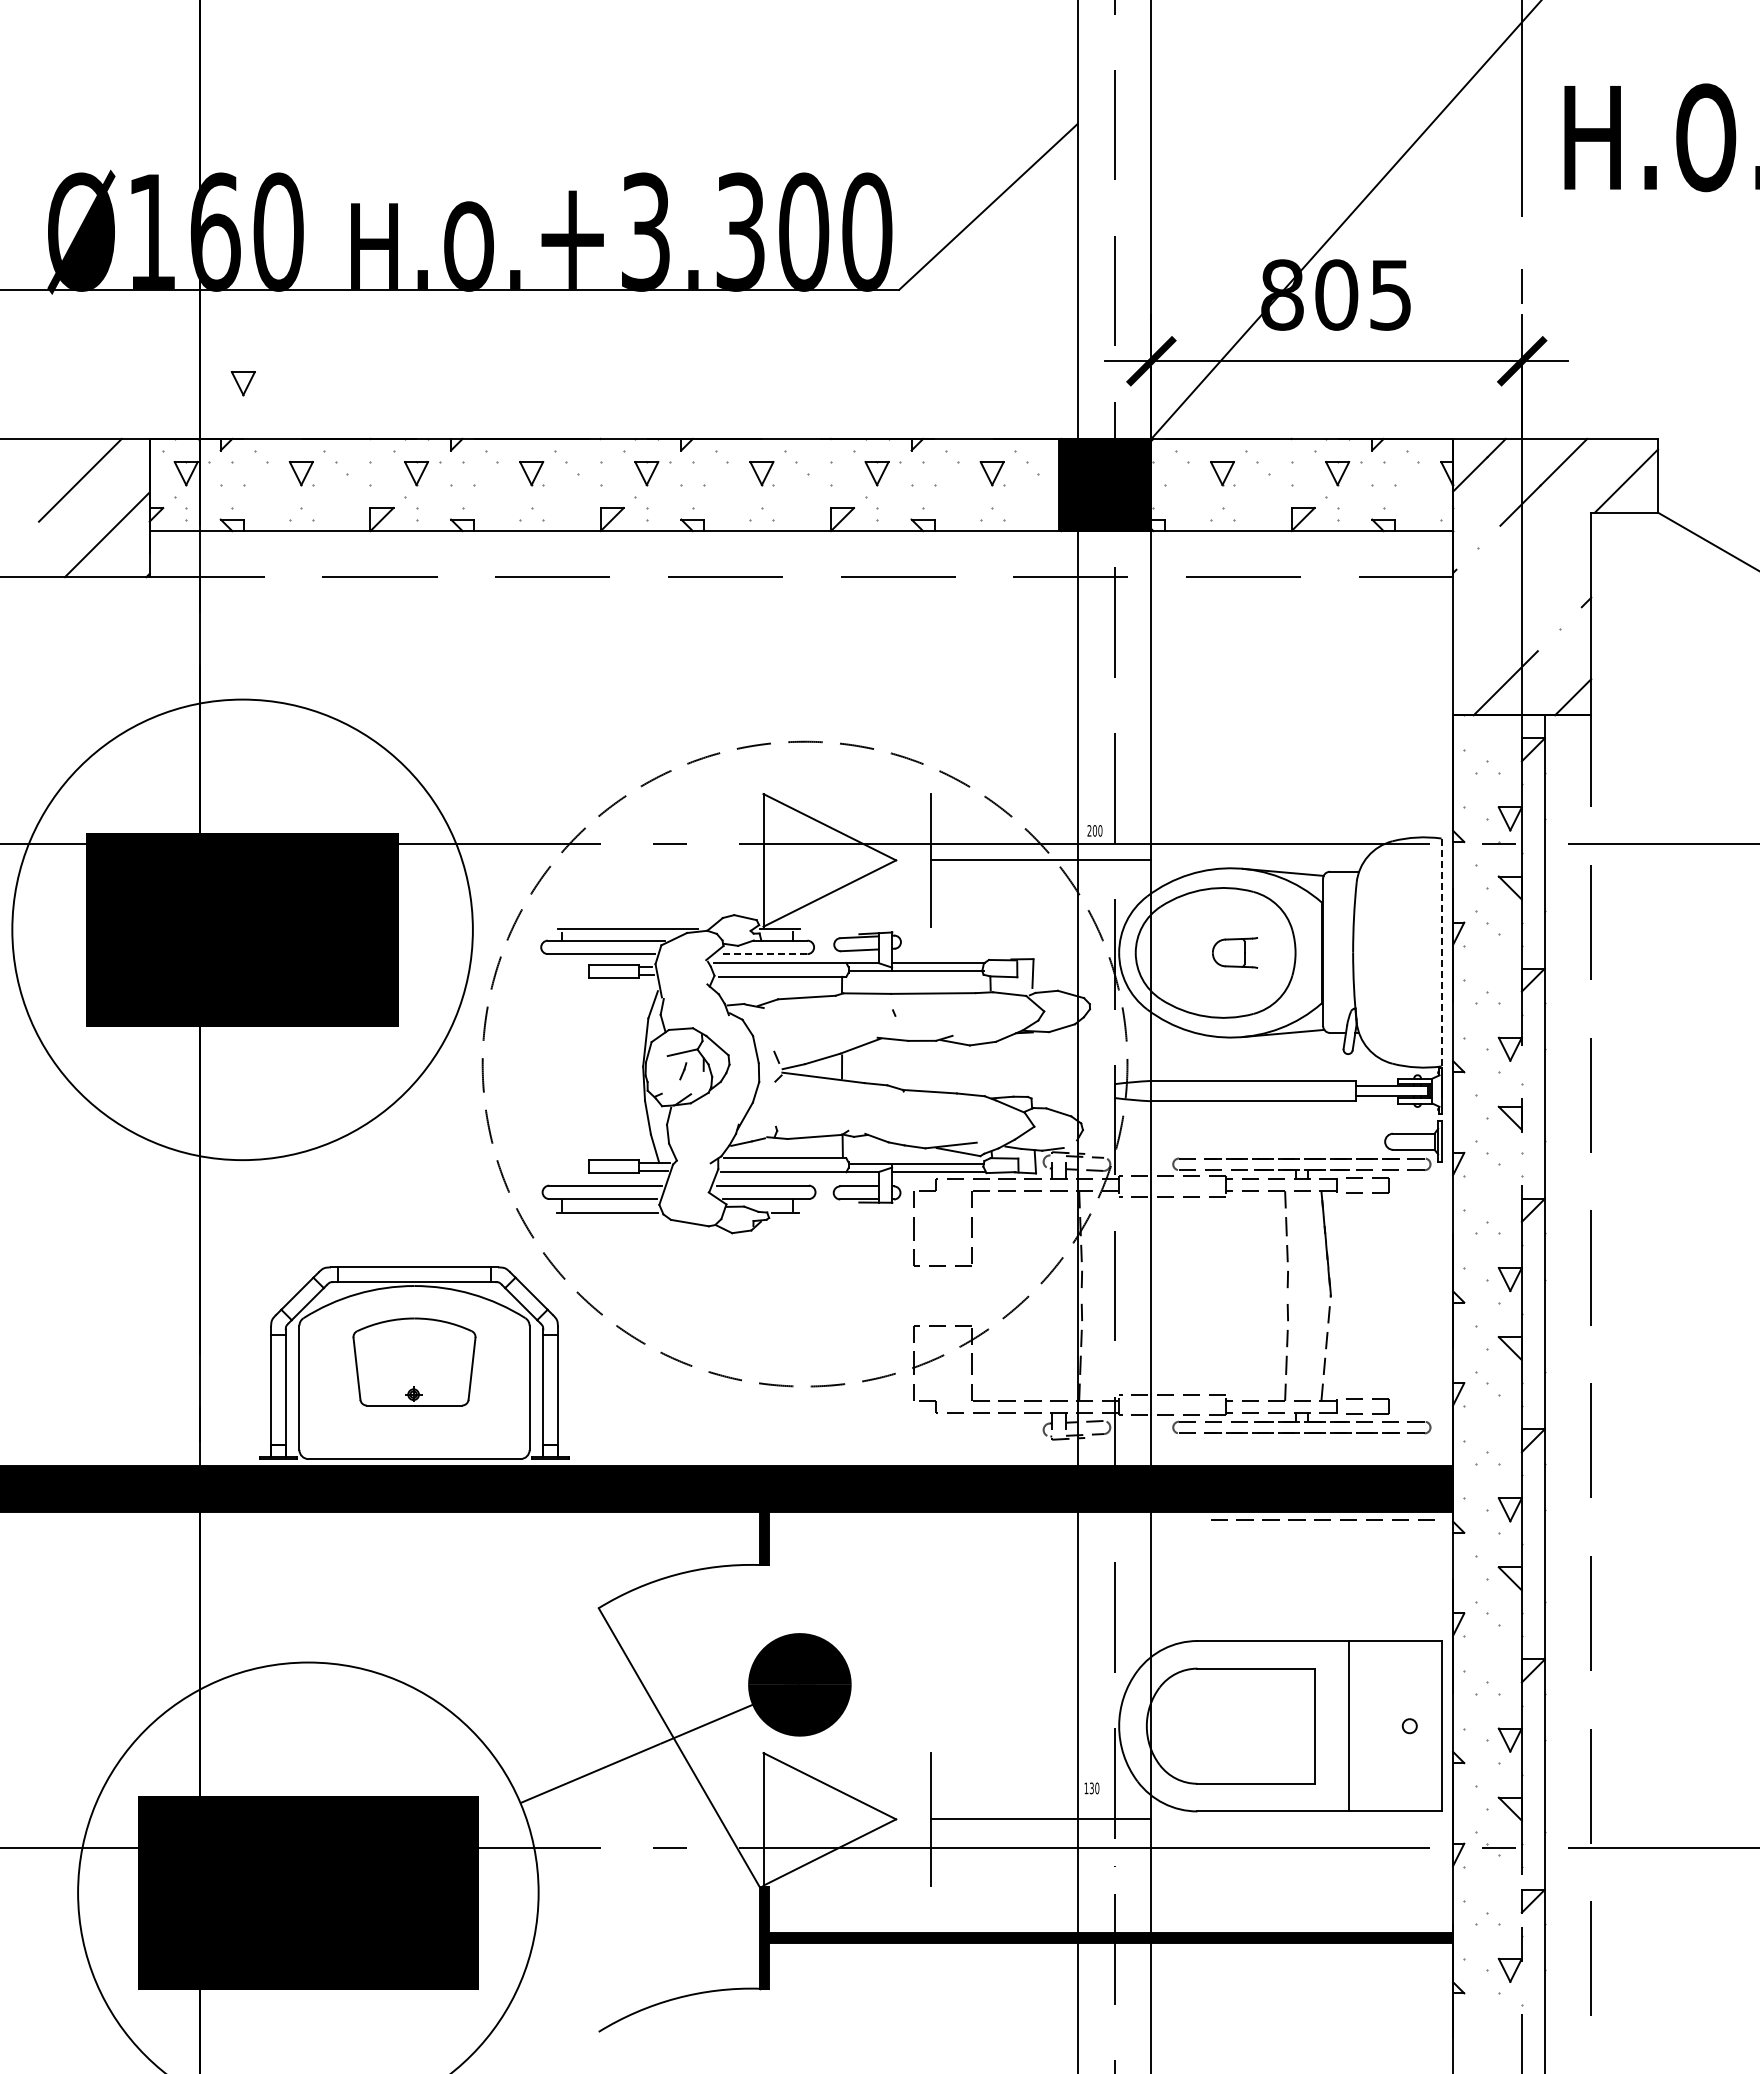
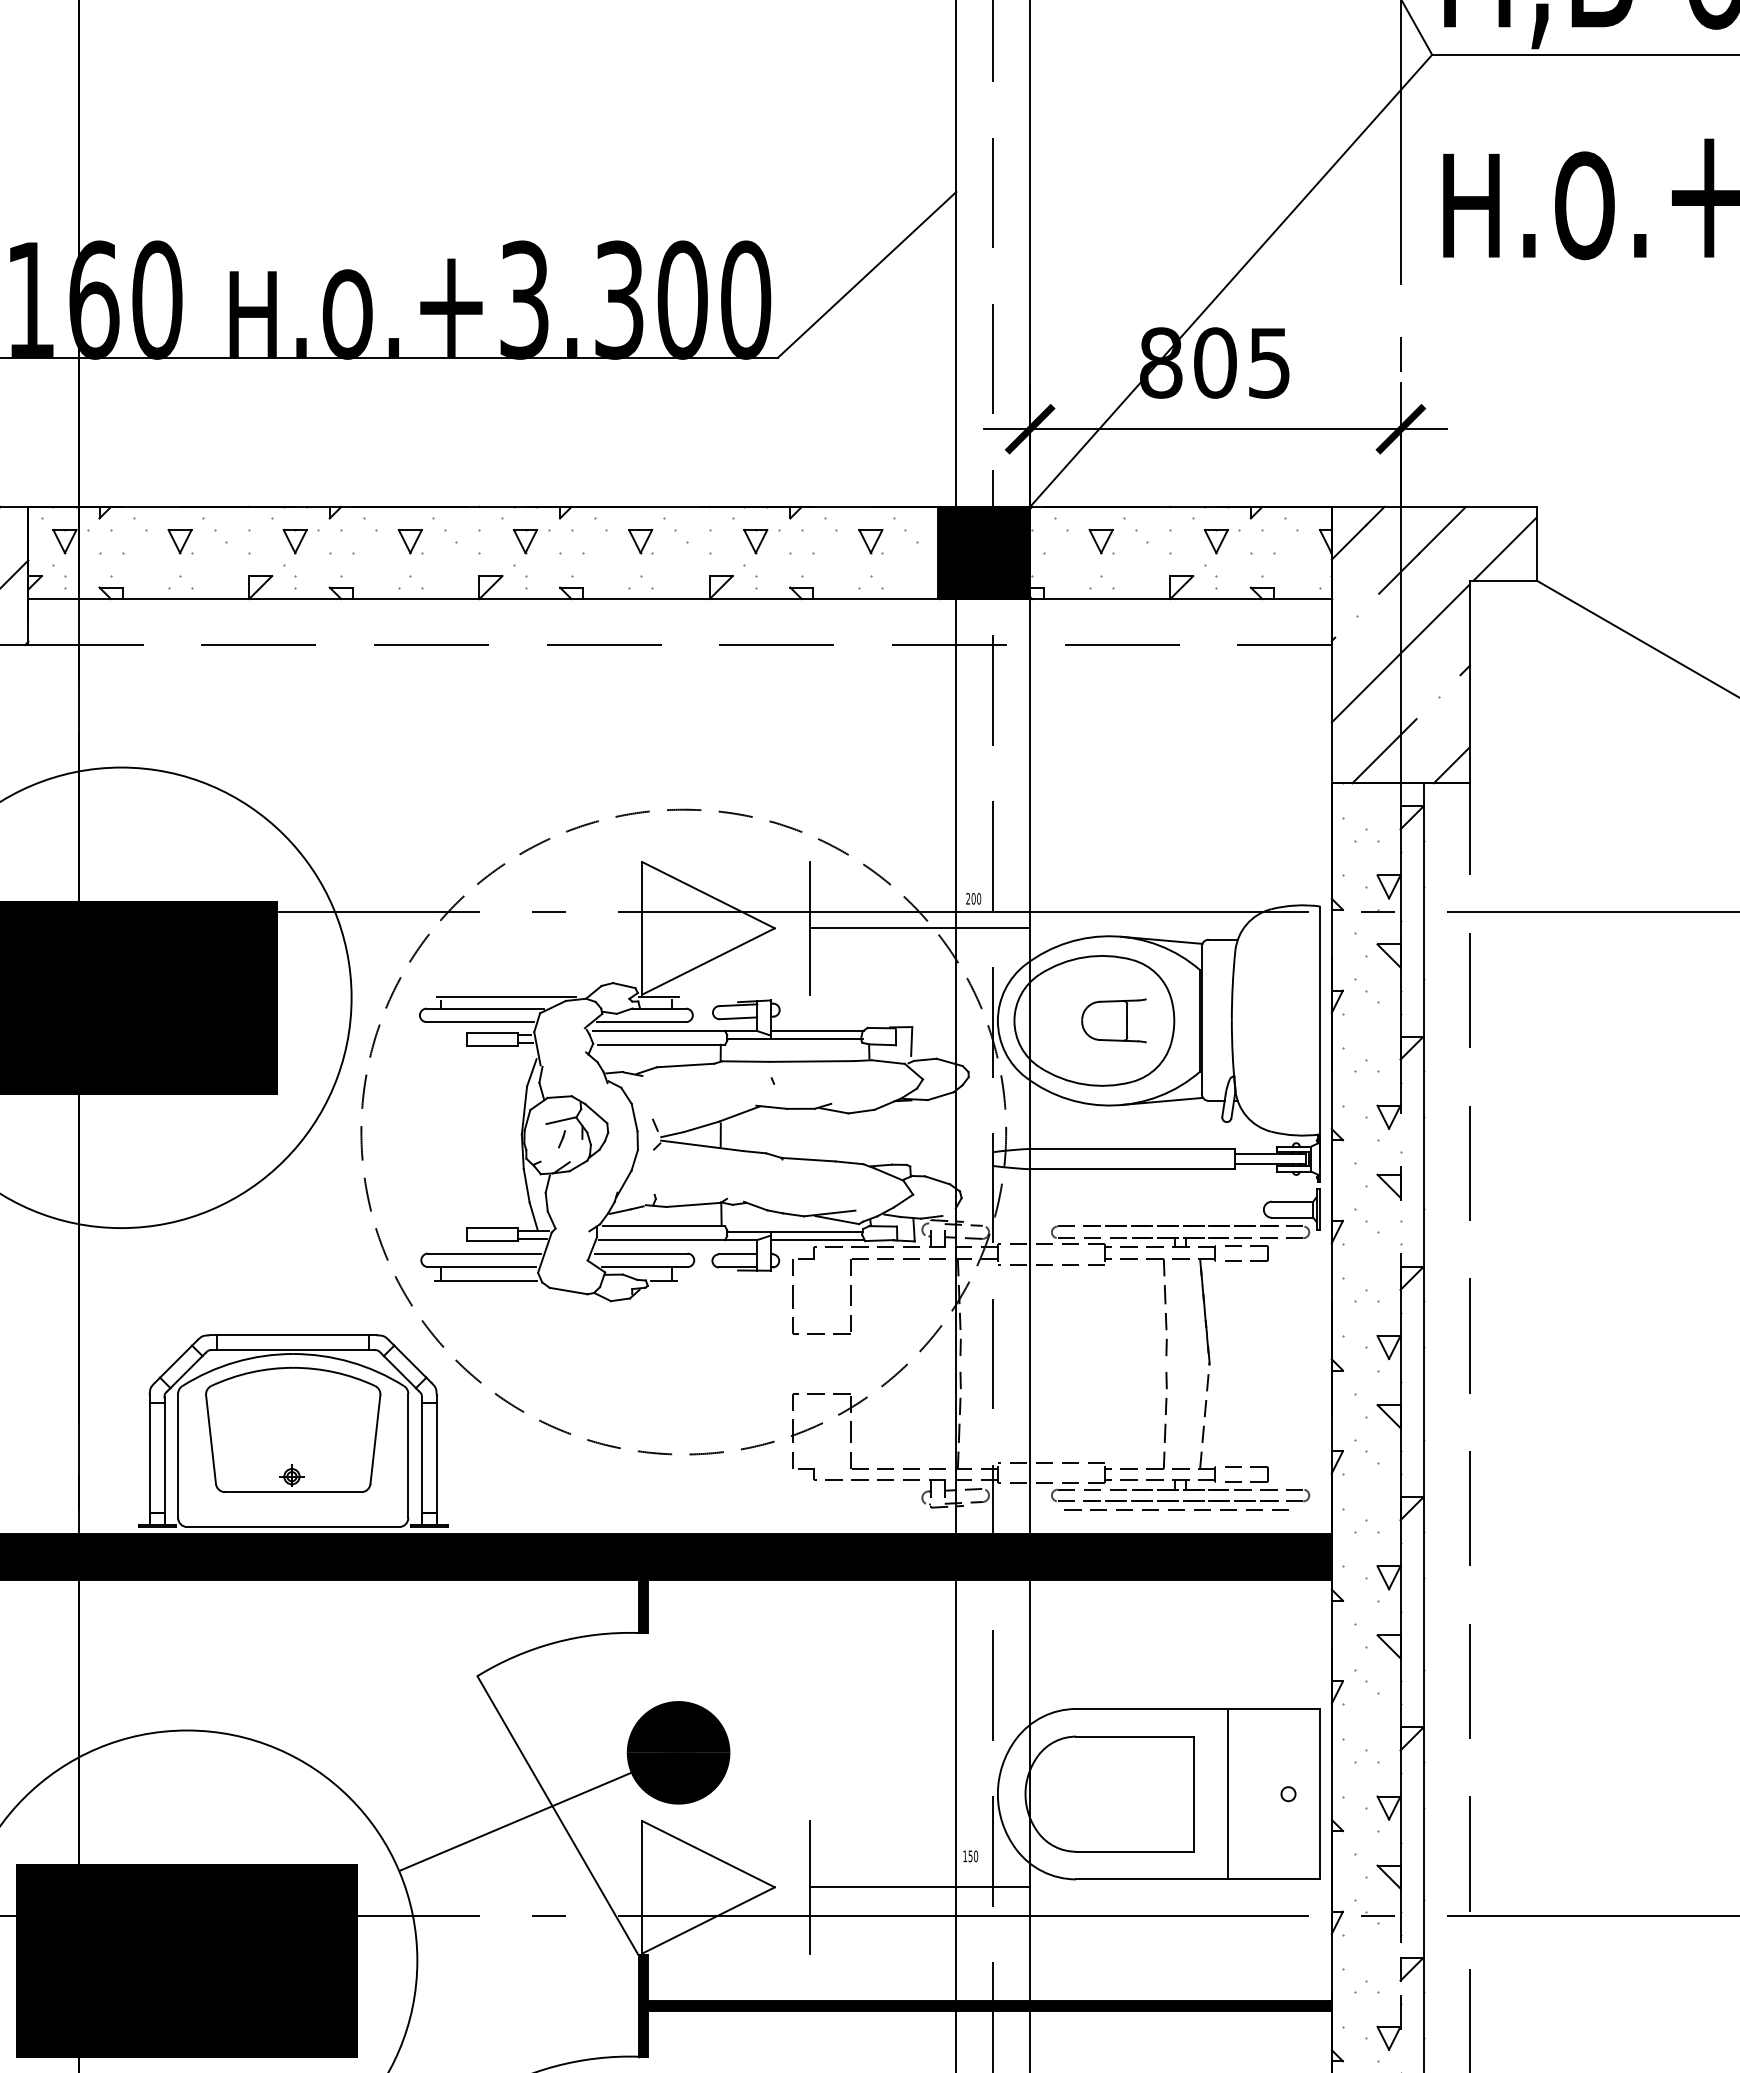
part: (242, 383) -> (121, 451), removed
line: (1522, 585) -> (1401, 653), added
part: (1234, 952) -> (1113, 1020), size x1.43
line: (1441, 952) -> (1320, 1020), dashed -> solid
line: (762, 954) -> (641, 1022), dashed -> solid
part: (414, 1361) -> (293, 1429), size x1.43
line: (1322, 1519) -> (1176, 1509), moved
text: (1091, 1787) -> (970, 1855), 130 -> 150

